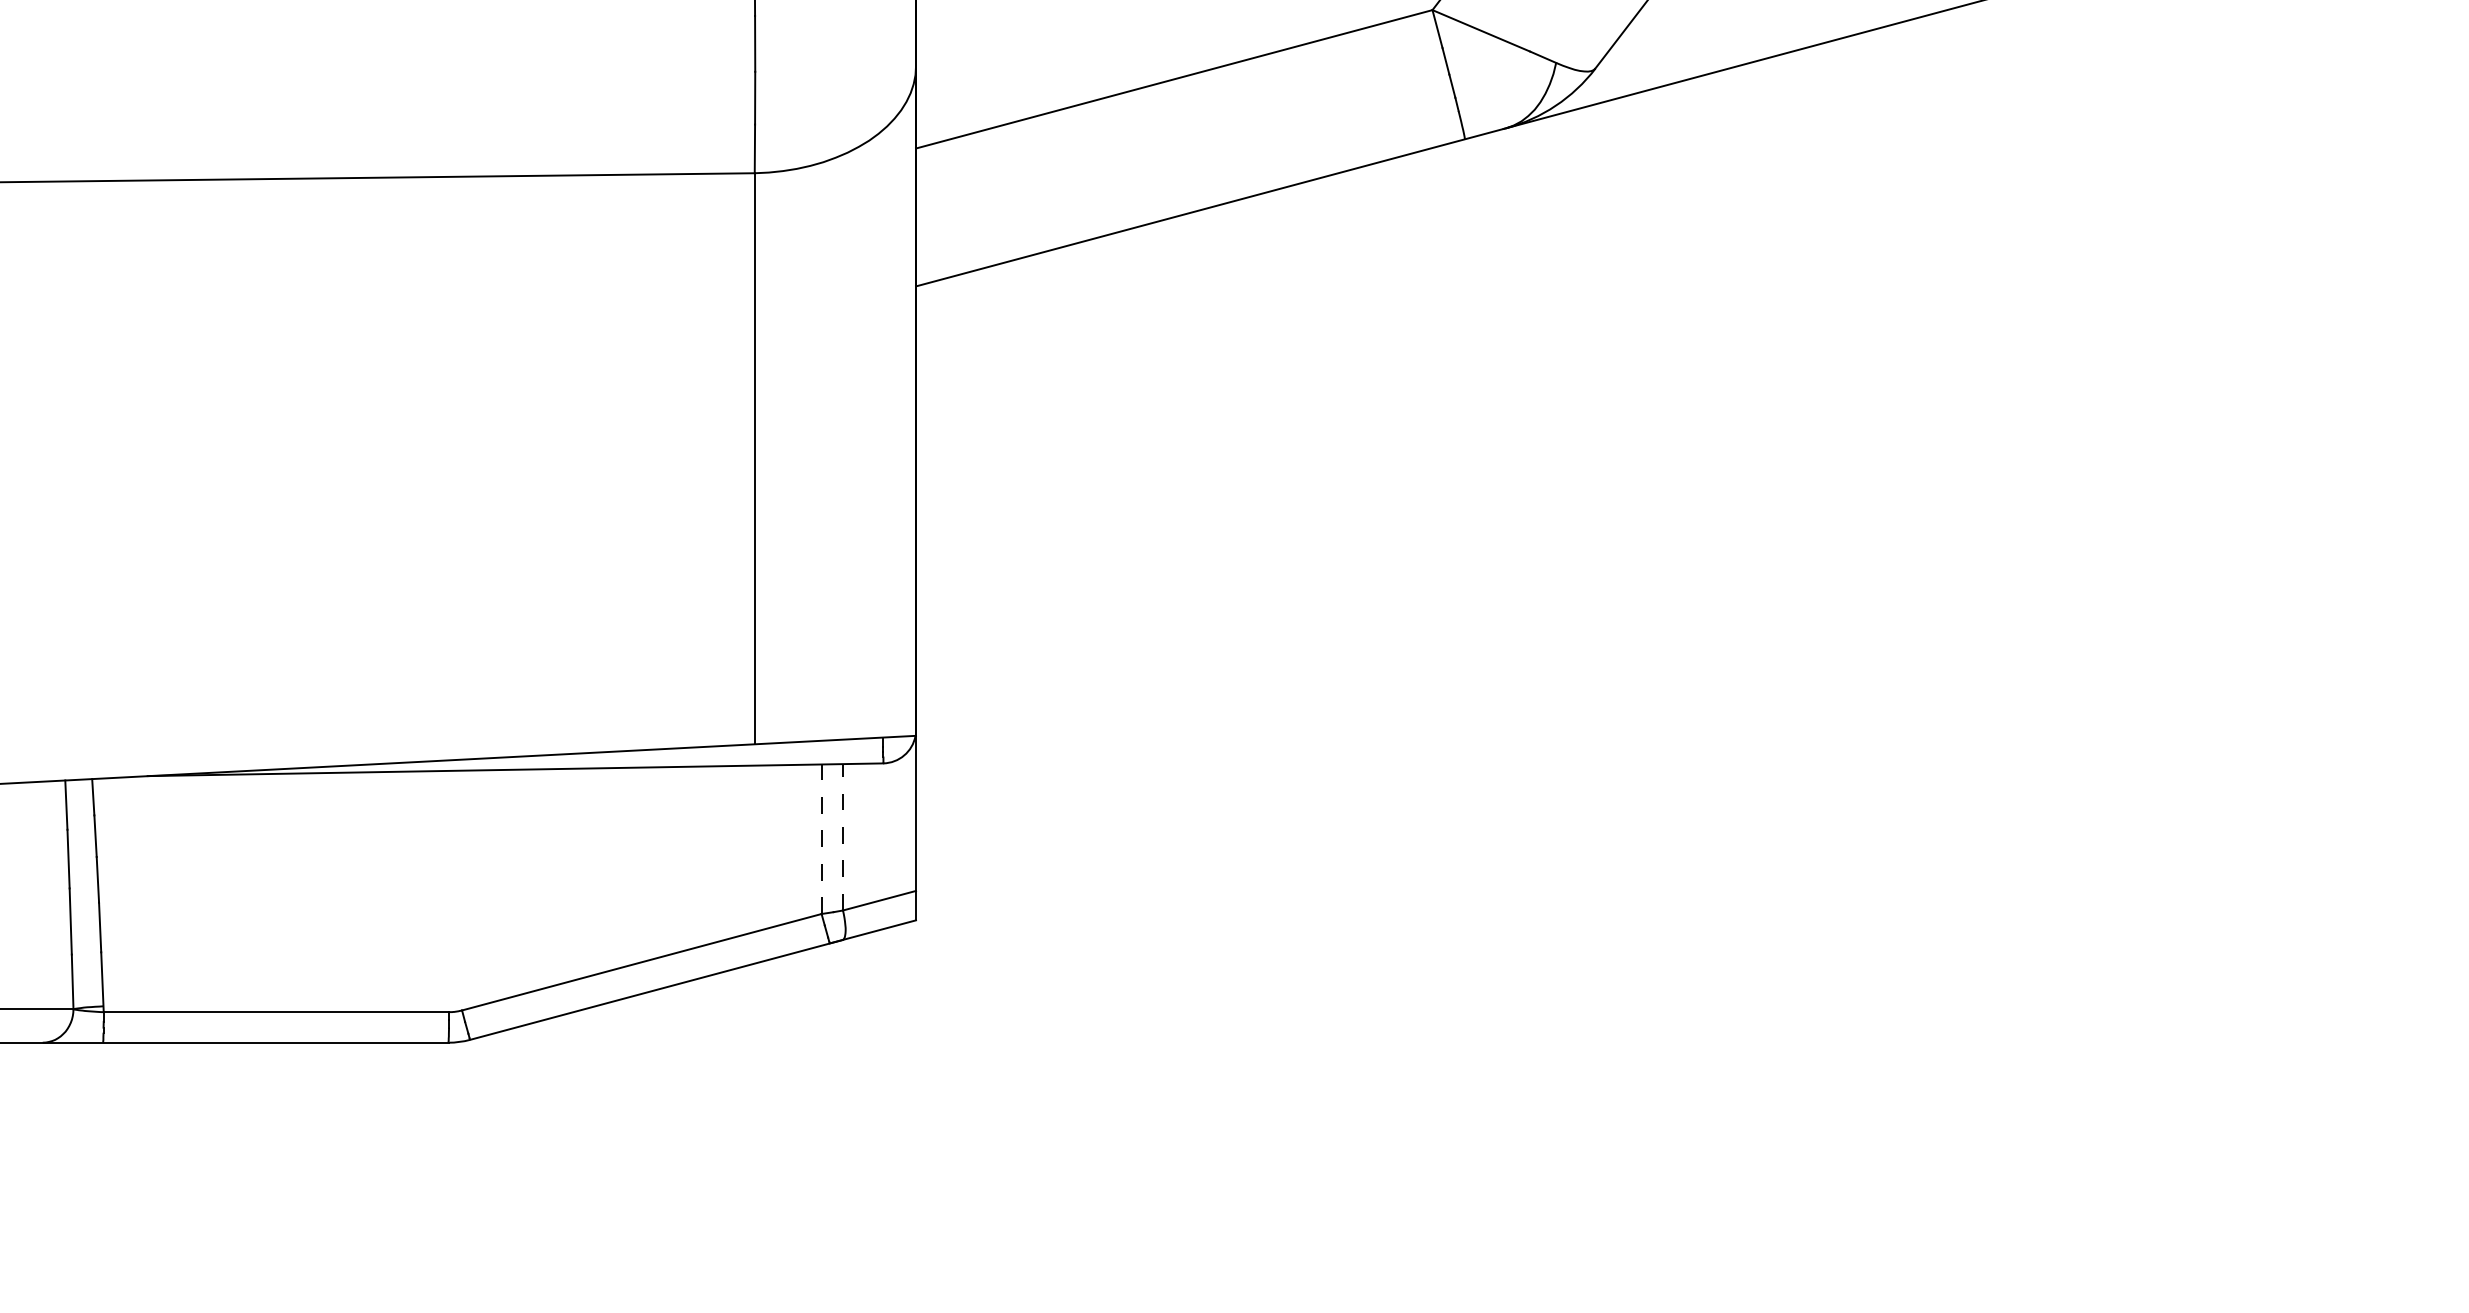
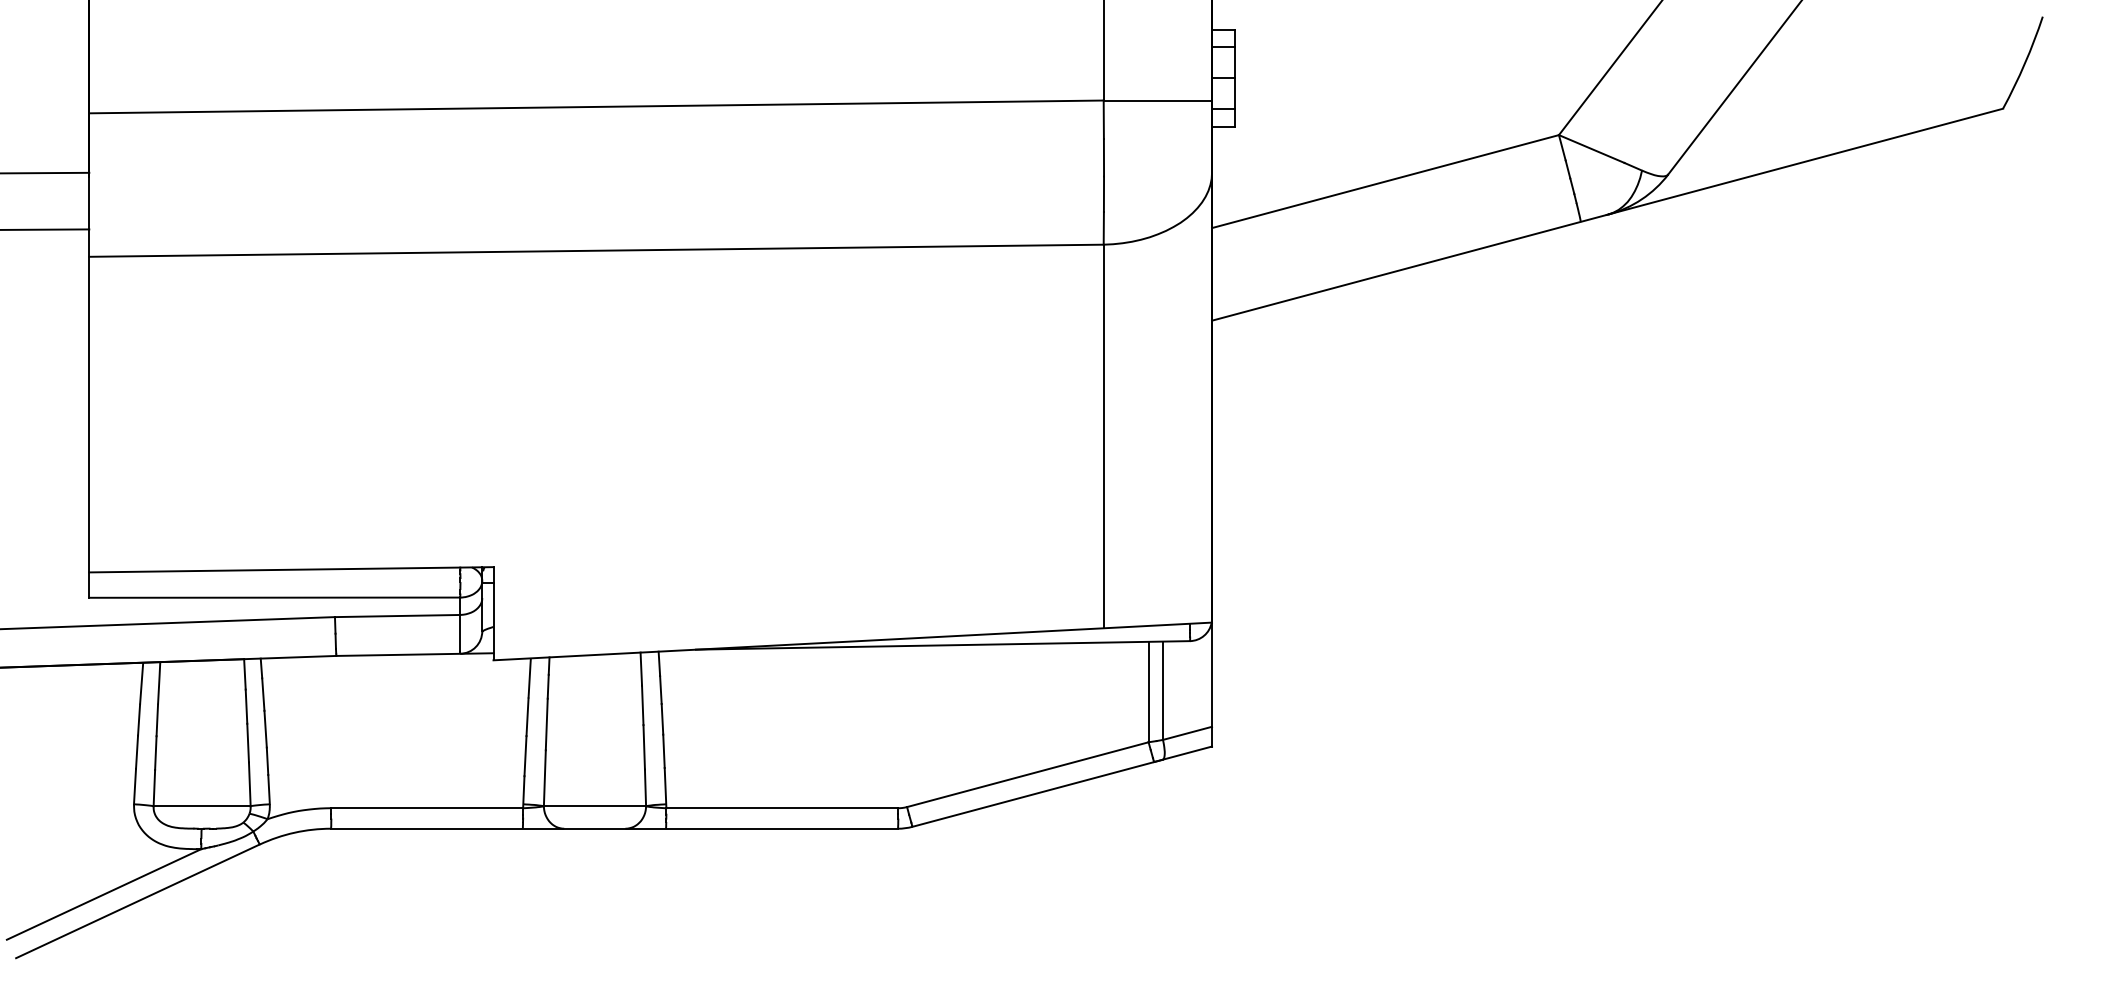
line: (842, 836) -> (1162, 690), dashed -> solid
line: (821, 838) -> (1148, 691), dashed -> solid

